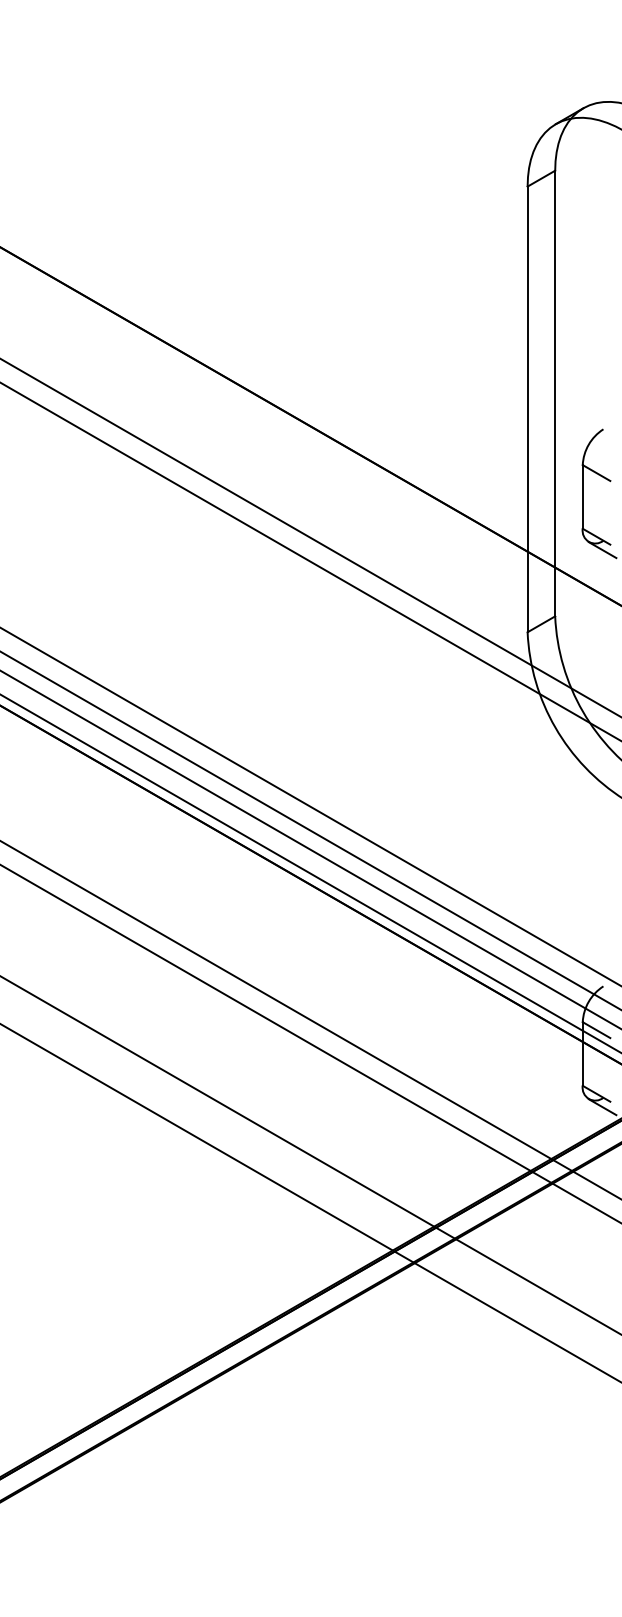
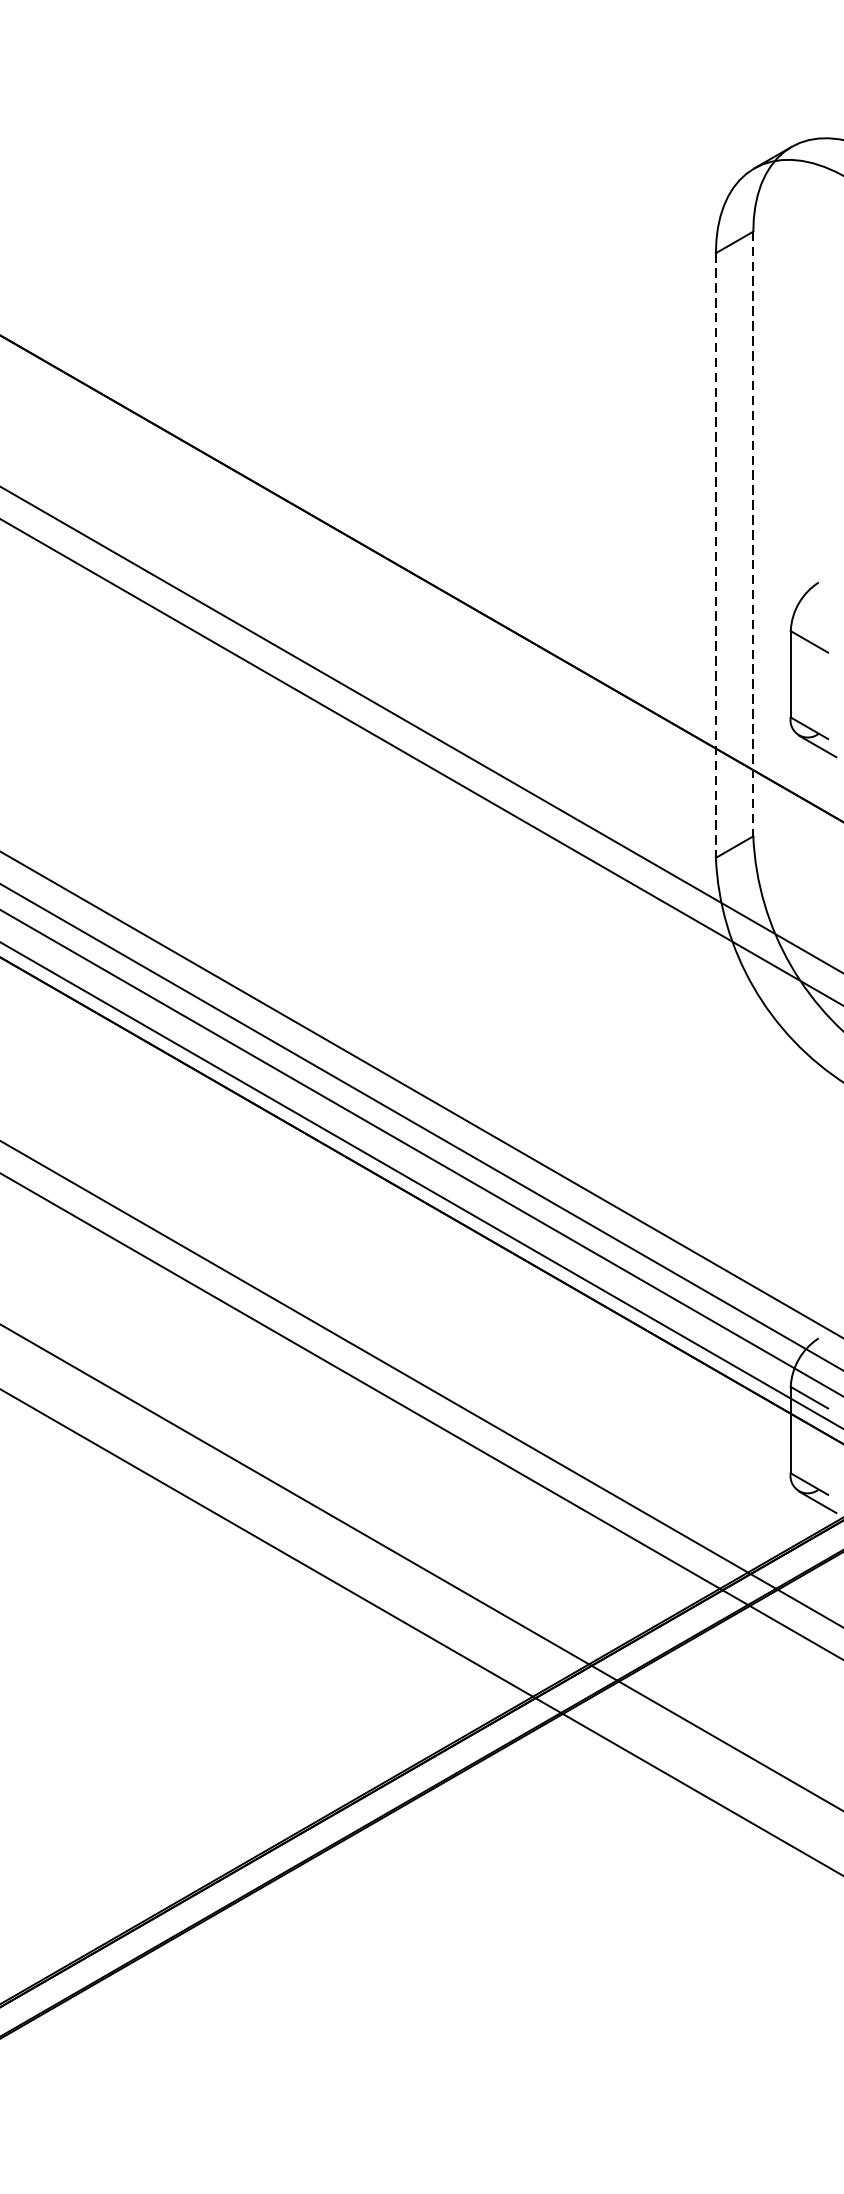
line: (555, 393) -> (753, 533), solid -> dashed
line: (527, 409) -> (715, 555), solid -> dashed

